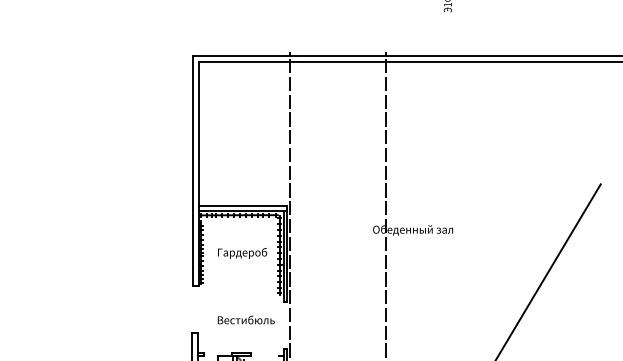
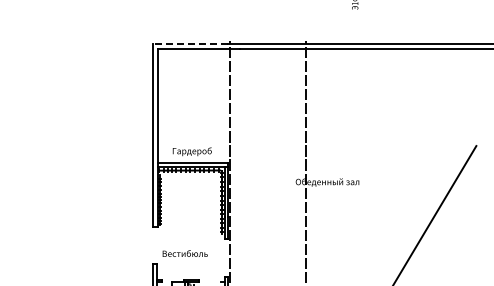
line: (238, 55) -> (189, 43), solid -> dashed
text: (241, 253) -> (191, 151), moved
text: (245, 319) -> (184, 253), moved

